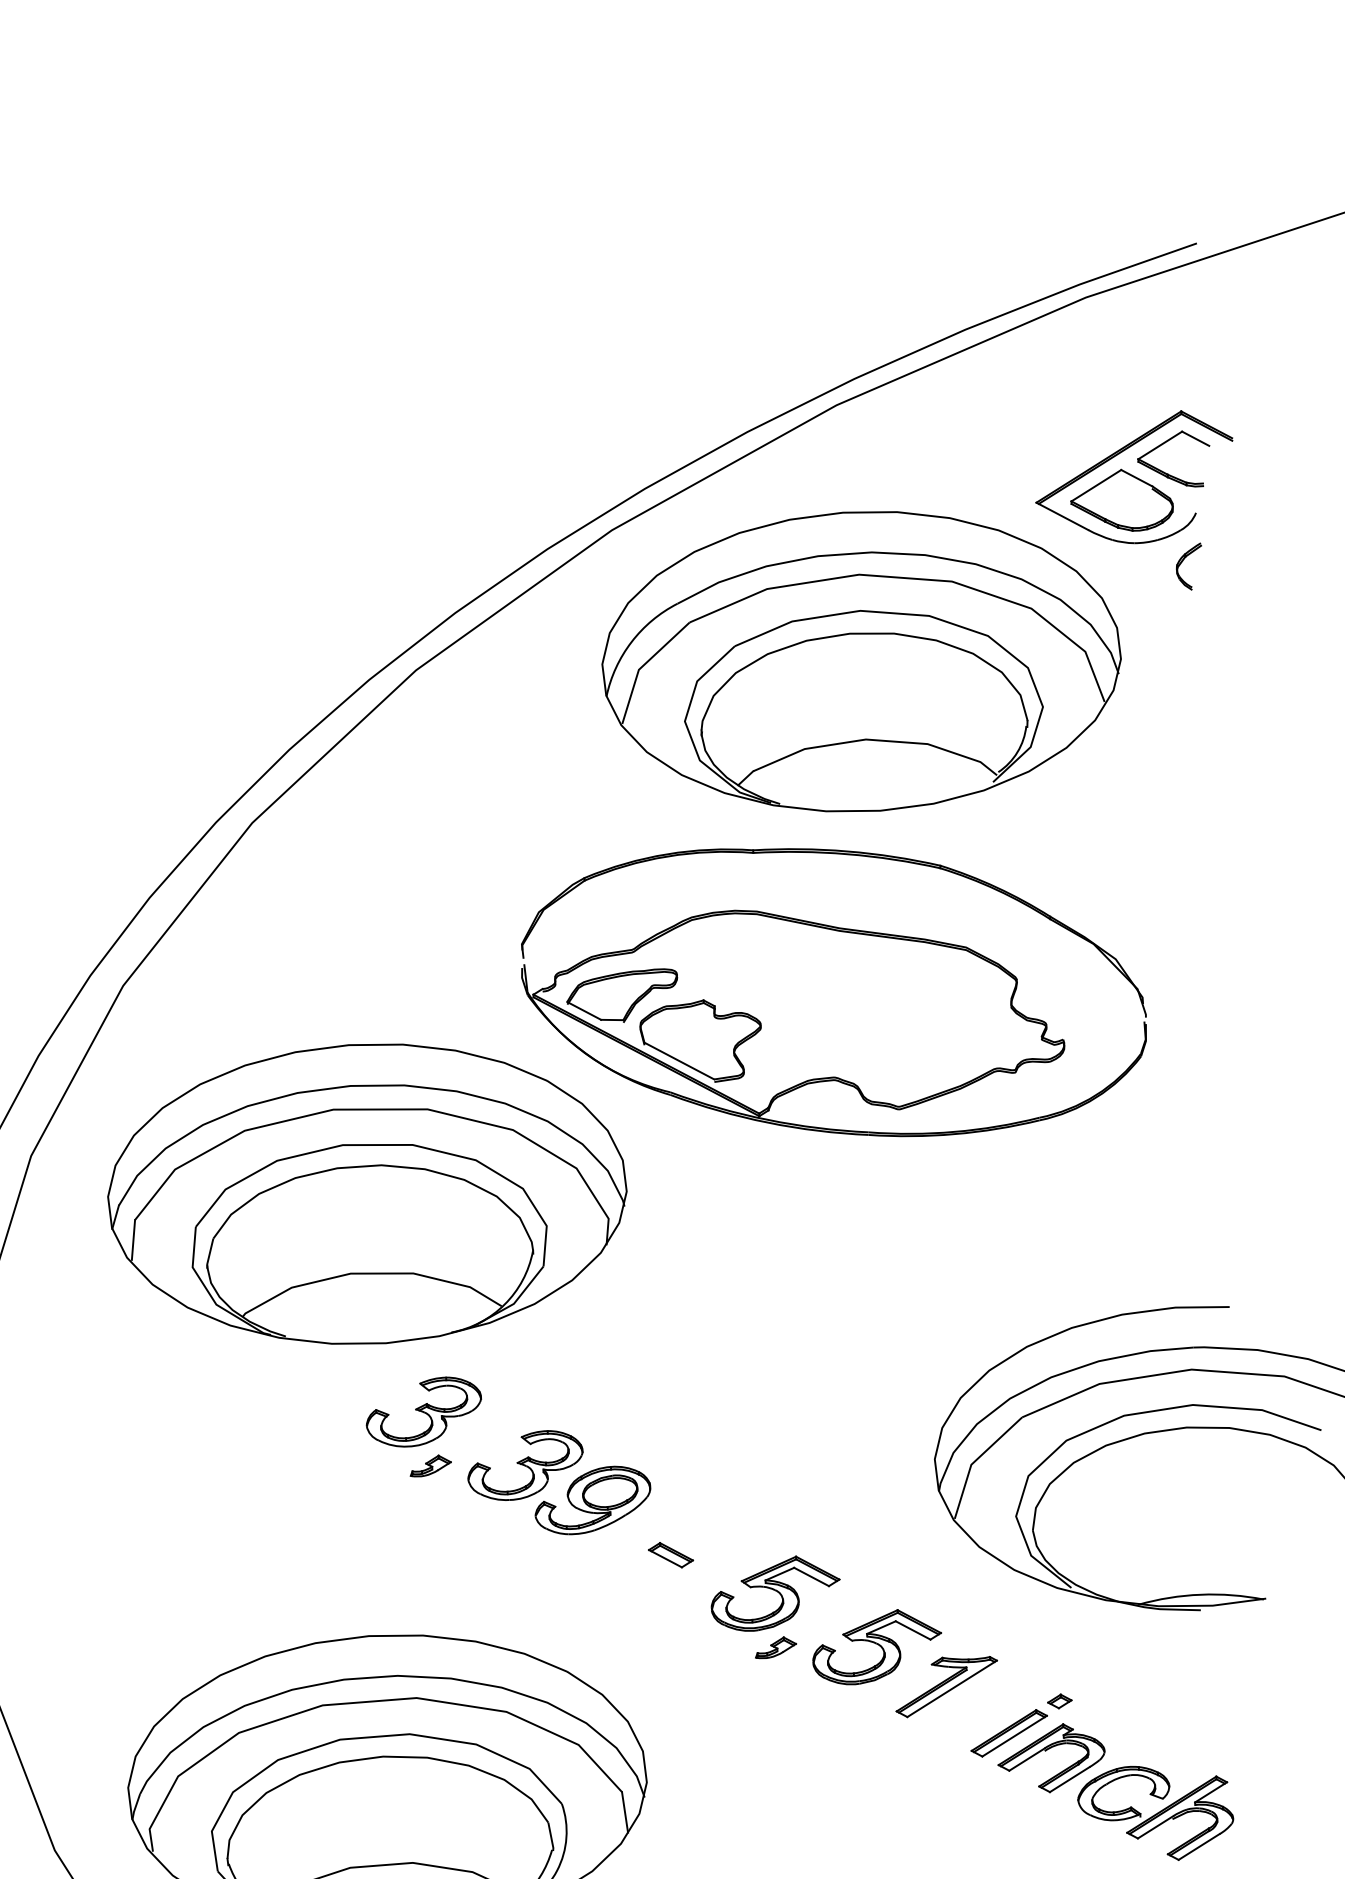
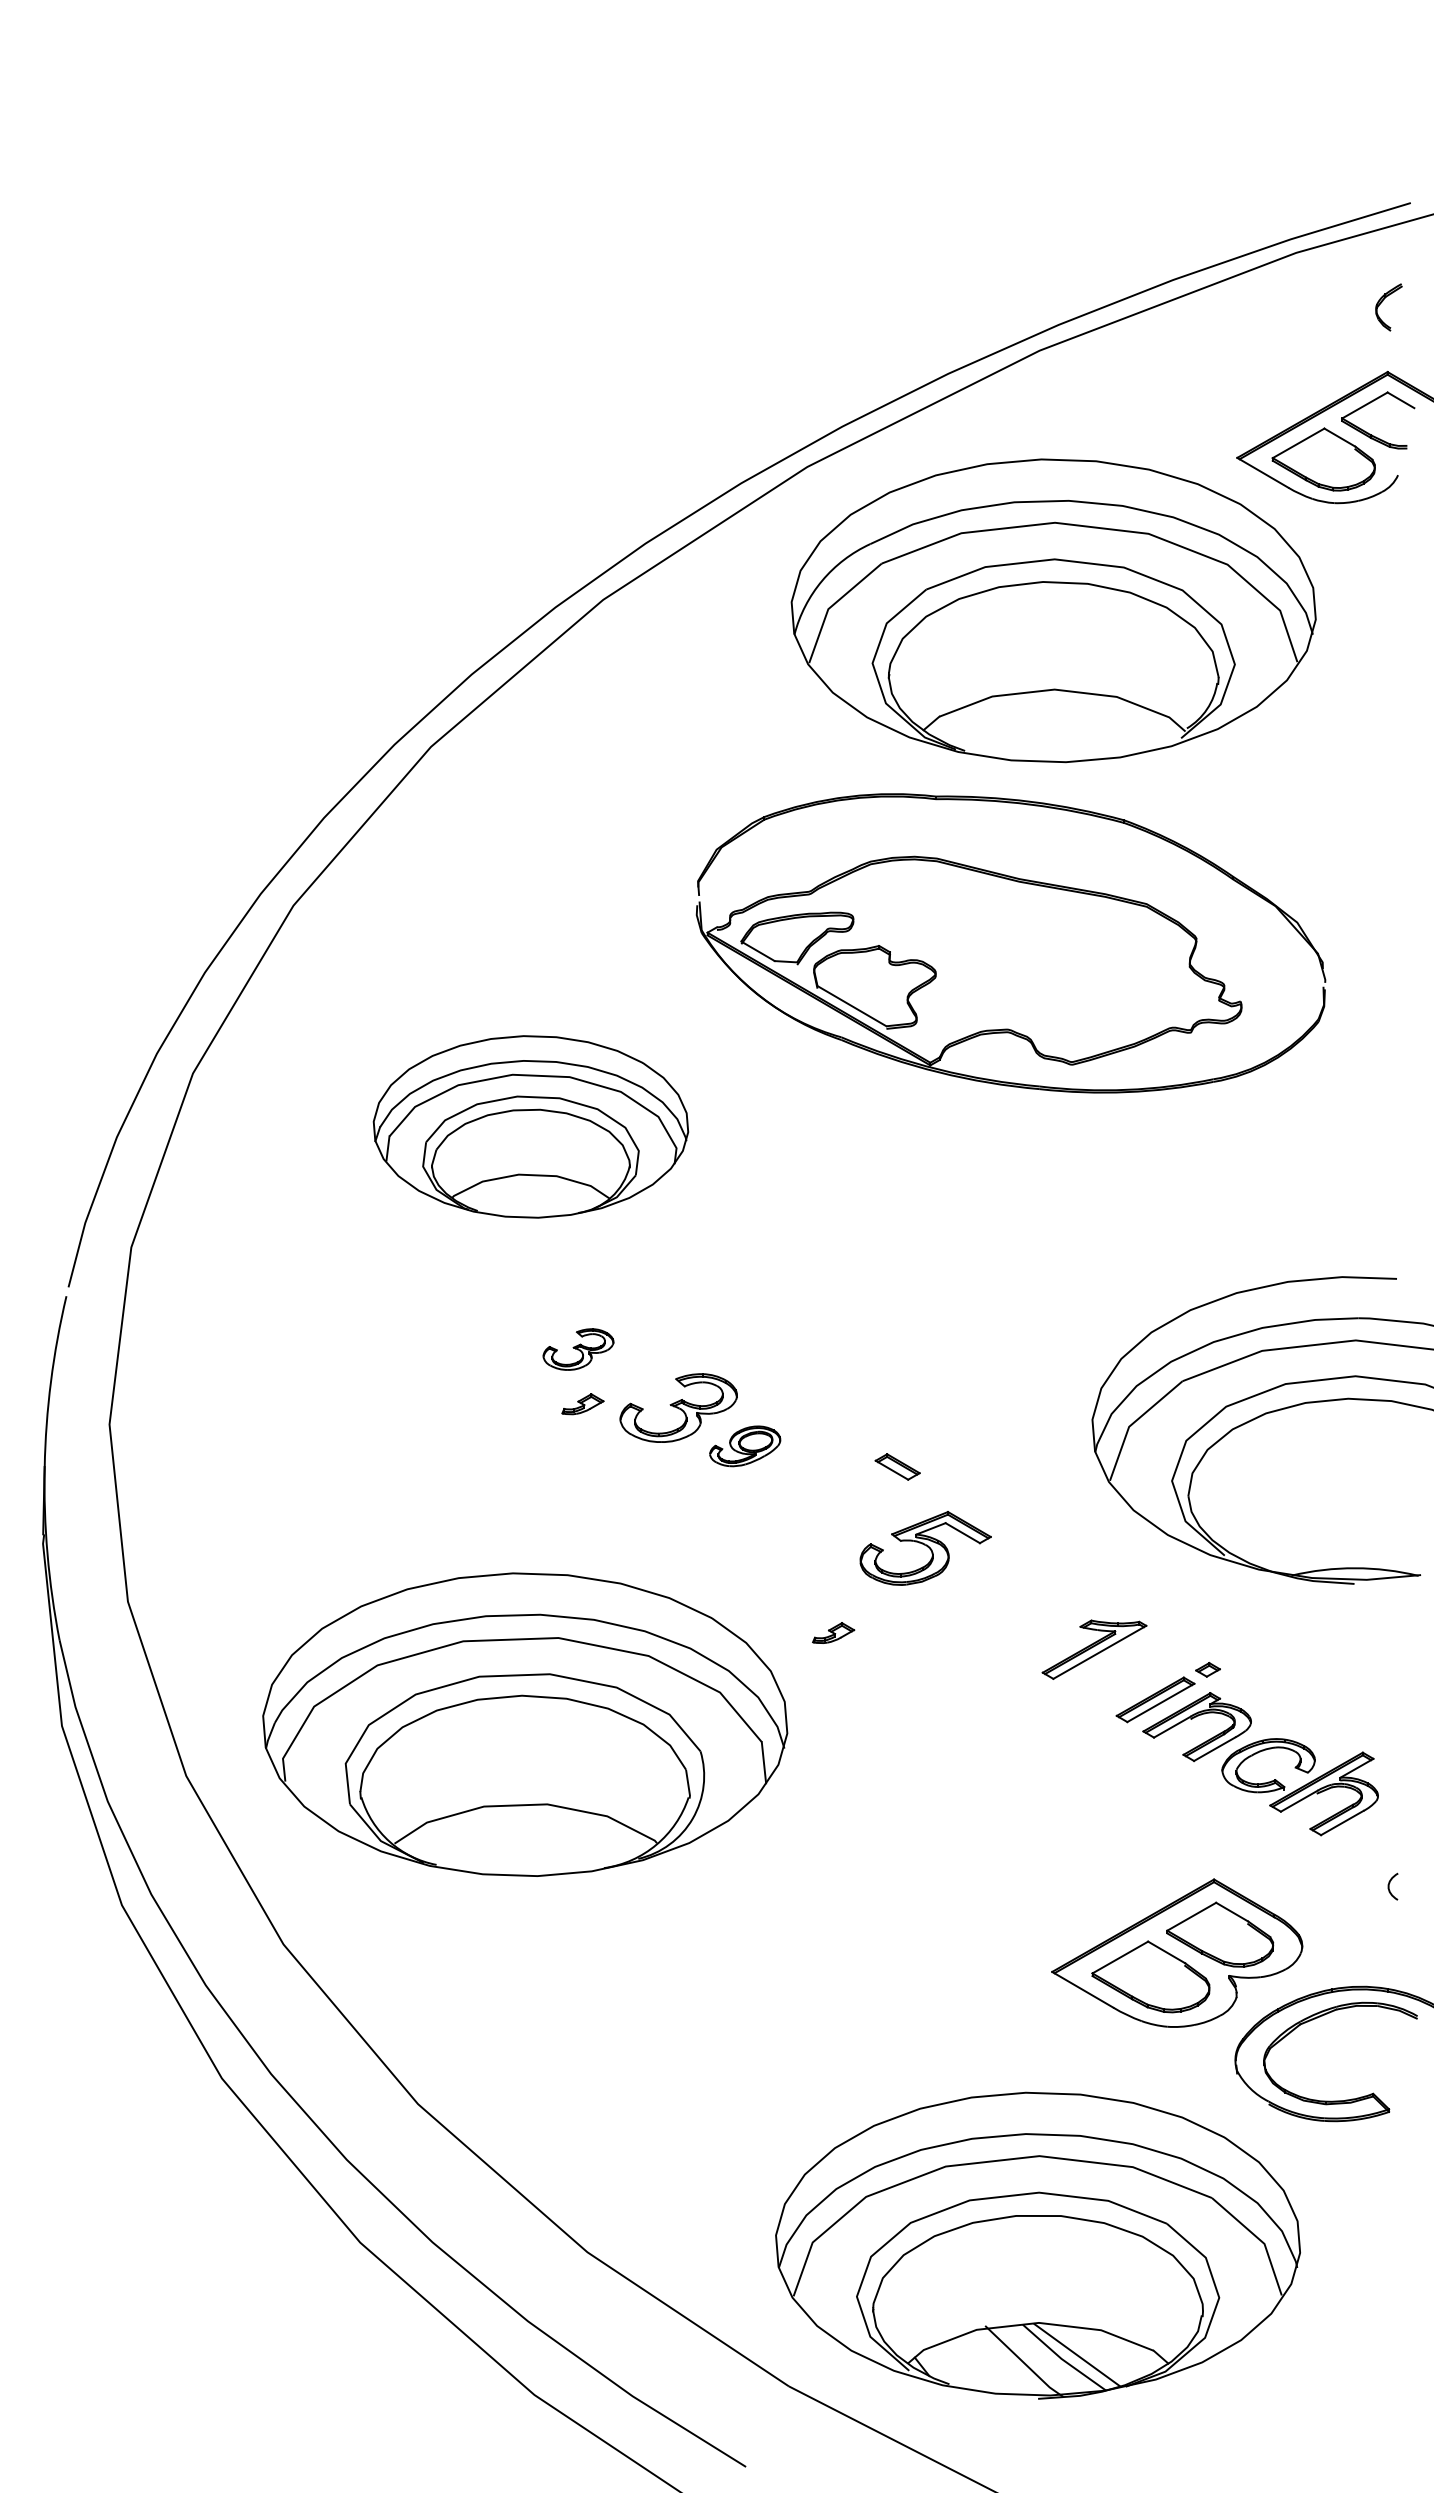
part: (1183, 561) -> (1383, 301), moved
part: (366, 1193) -> (530, 1126), size x0.6
part: (423, 1412) -> (578, 1349), size x0.6
part: (592, 1500) -> (744, 1446), size x0.6
part: (670, 1554) -> (897, 1466), moved
part: (876, 1646) -> (1025, 1606), removed
part: (775, 1647) -> (833, 1632), moved

